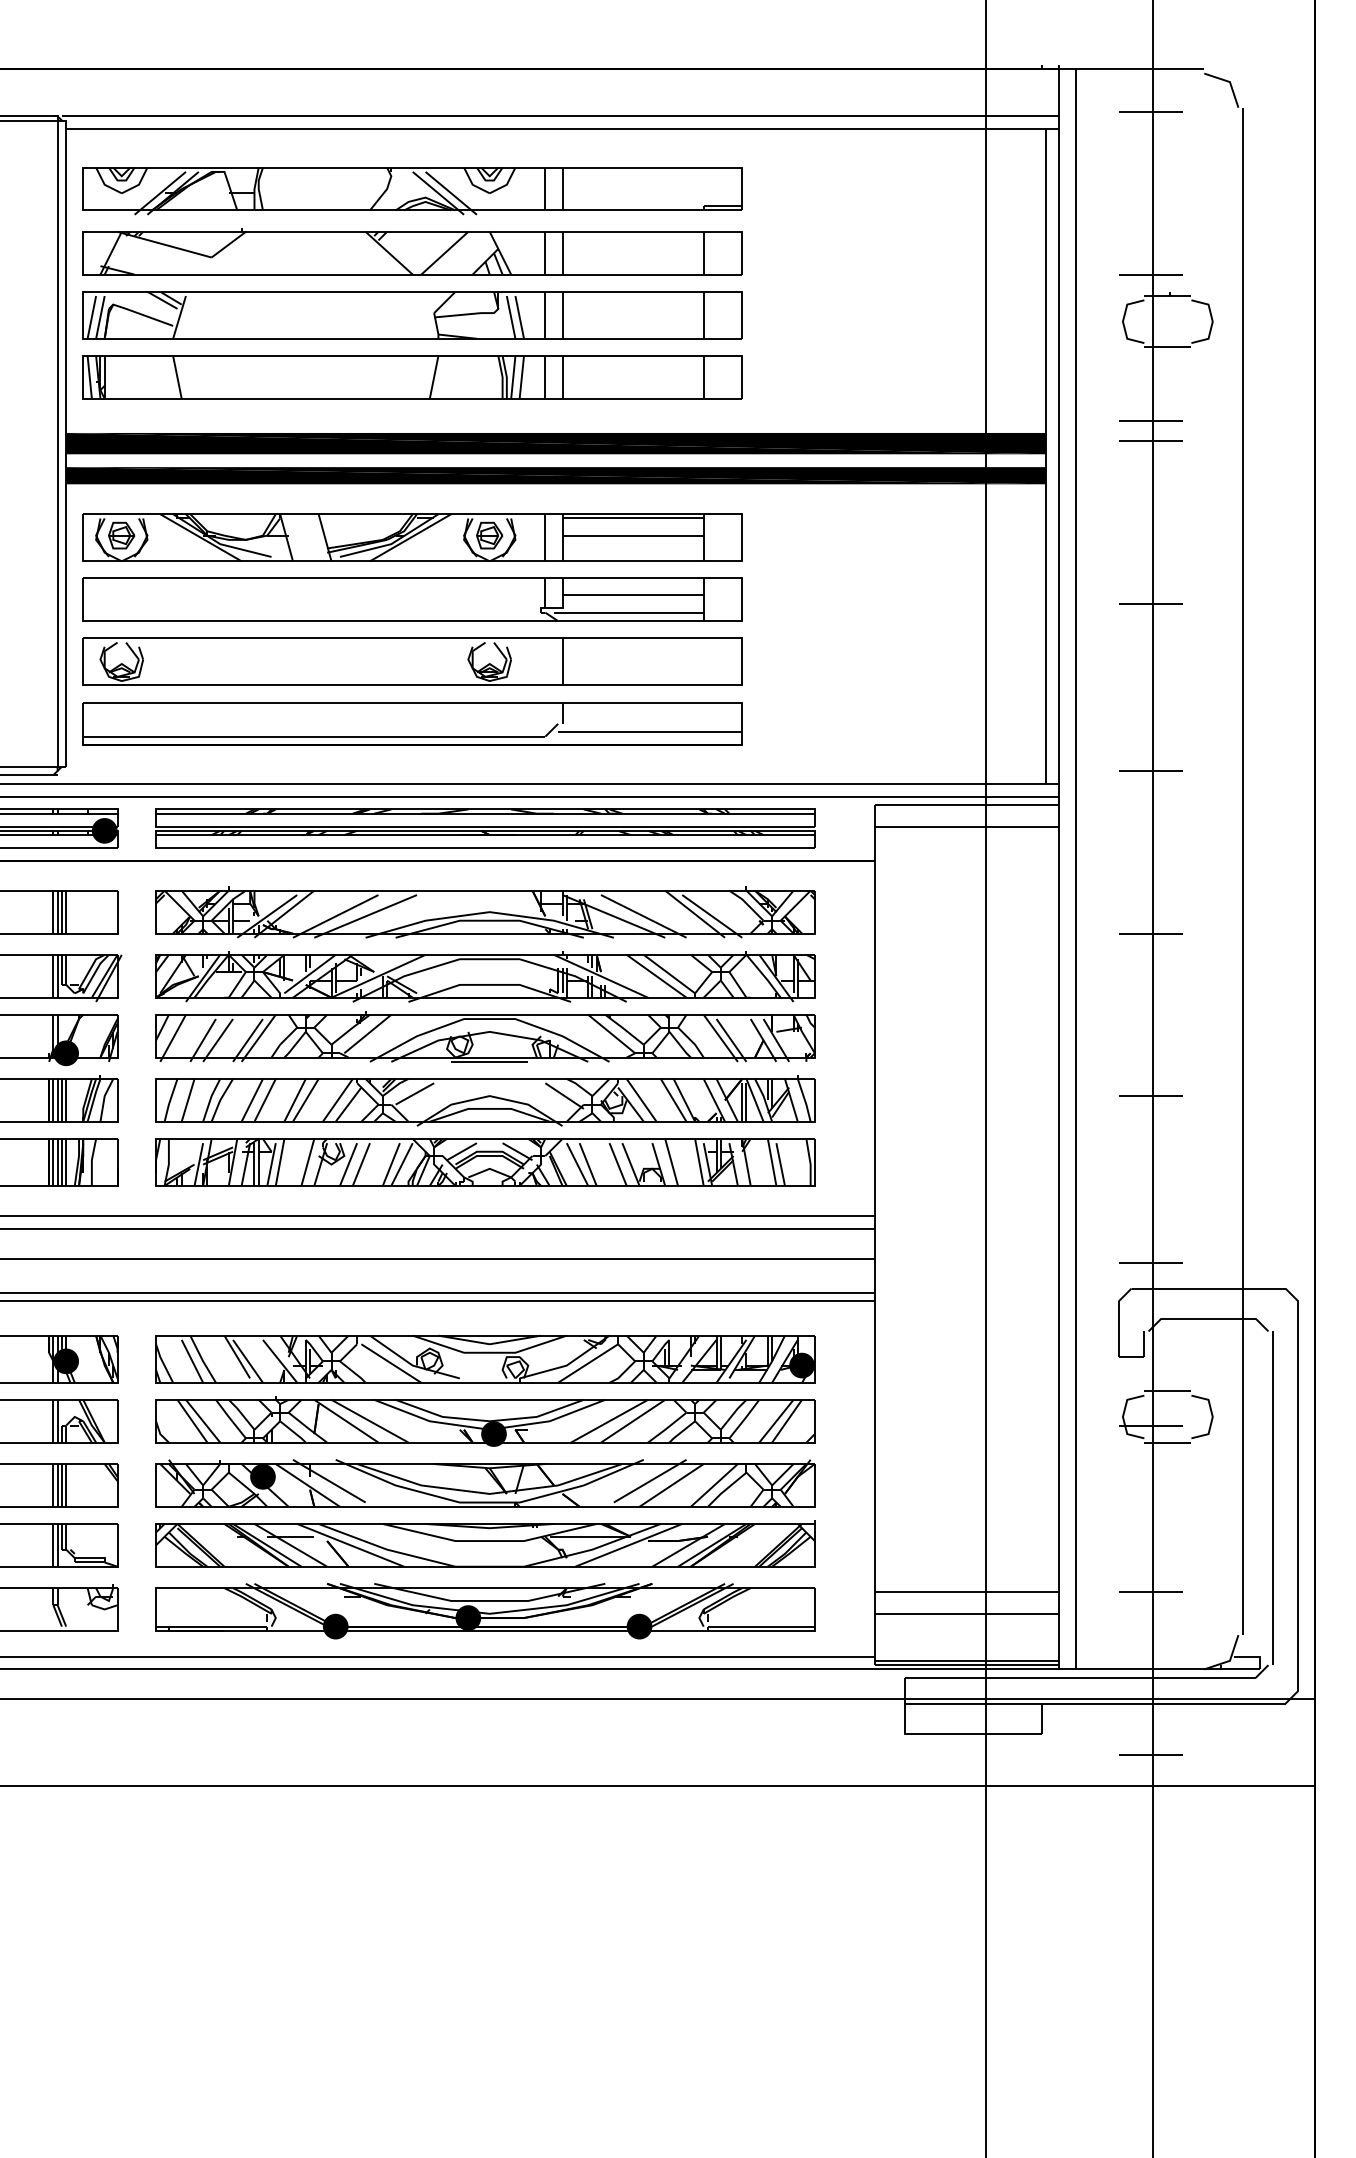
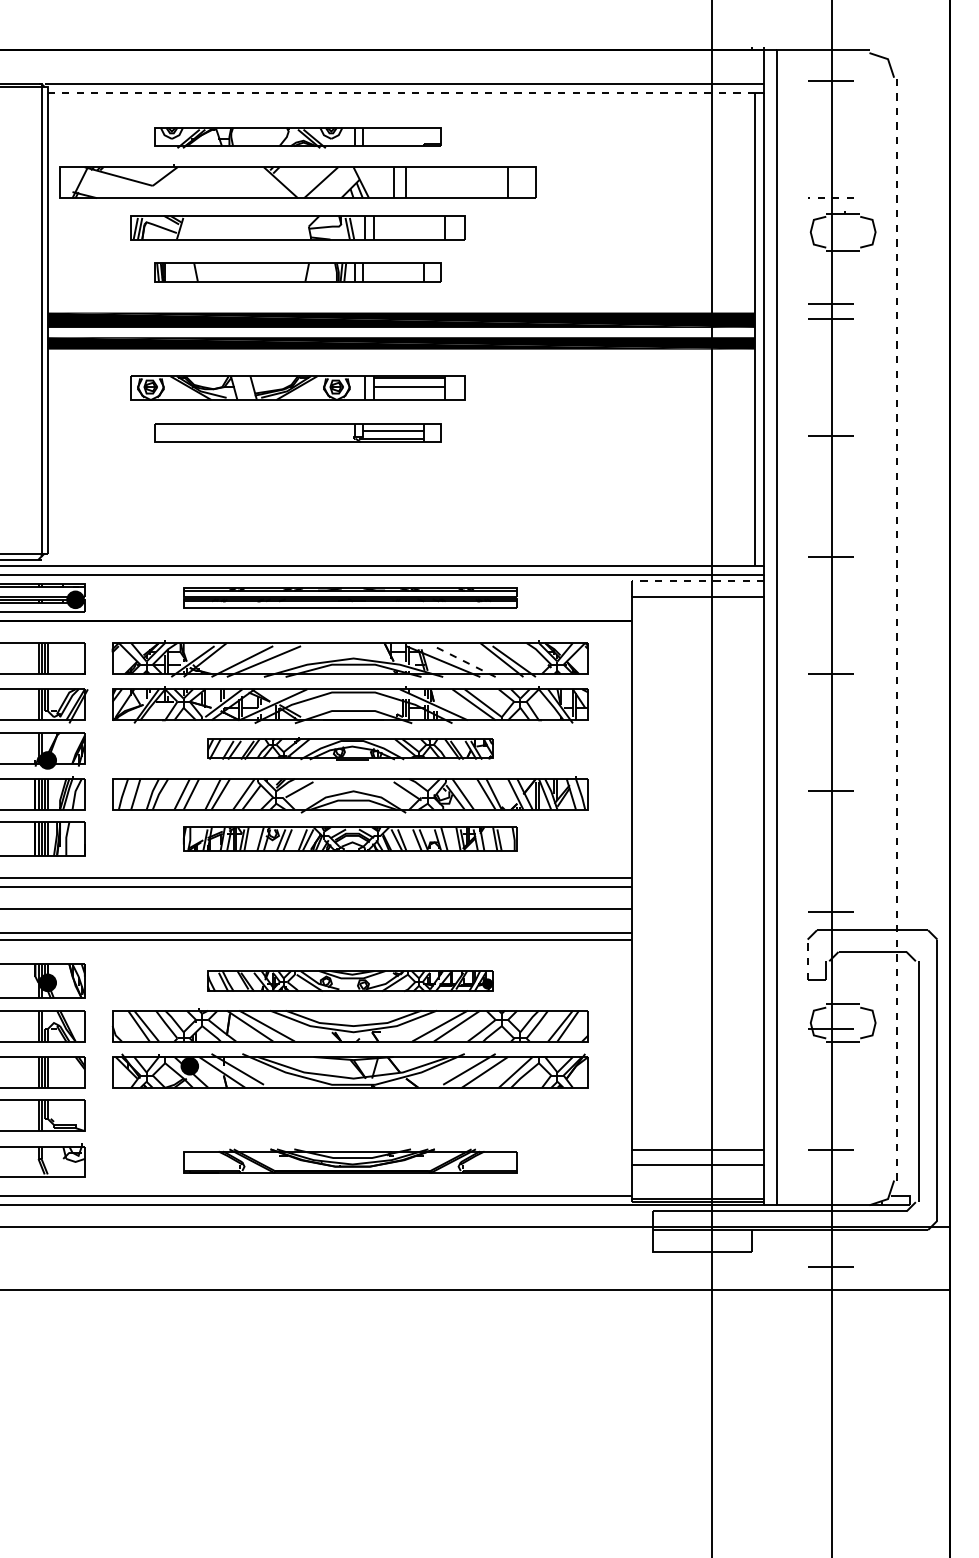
line: (556, 129) -> (401, 93), solid -> dashed
part: (412, 190) -> (297, 137), size x0.6
line: (1150, 275) -> (830, 198), solid -> dashed
part: (412, 315) -> (297, 227), size x0.7
part: (412, 377) -> (297, 272), size x0.6
part: (412, 536) -> (297, 387), size x0.7
part: (412, 599) -> (297, 432), size x0.6
part: (412, 661) -> (297, 477), removed
part: (412, 723) -> (297, 522), removed
line: (966, 805) -> (697, 581), solid -> dashed
part: (485, 827) -> (350, 597), size x0.7
line: (1243, 870) -> (897, 628), solid -> dashed
line: (643, 916) -> (464, 661), solid -> dashed
part: (485, 1036) -> (350, 748), size x0.6
part: (484, 1161) -> (349, 838), size x0.7
line: (1118, 1328) -> (807, 959), solid -> dashed
part: (485, 1358) -> (350, 980), size x0.6
fill: (493, 1434) -> (356, 1035), removed
part: (485, 1543) -> (350, 1114), removed
part: (485, 1610) -> (350, 1162), size x0.7

